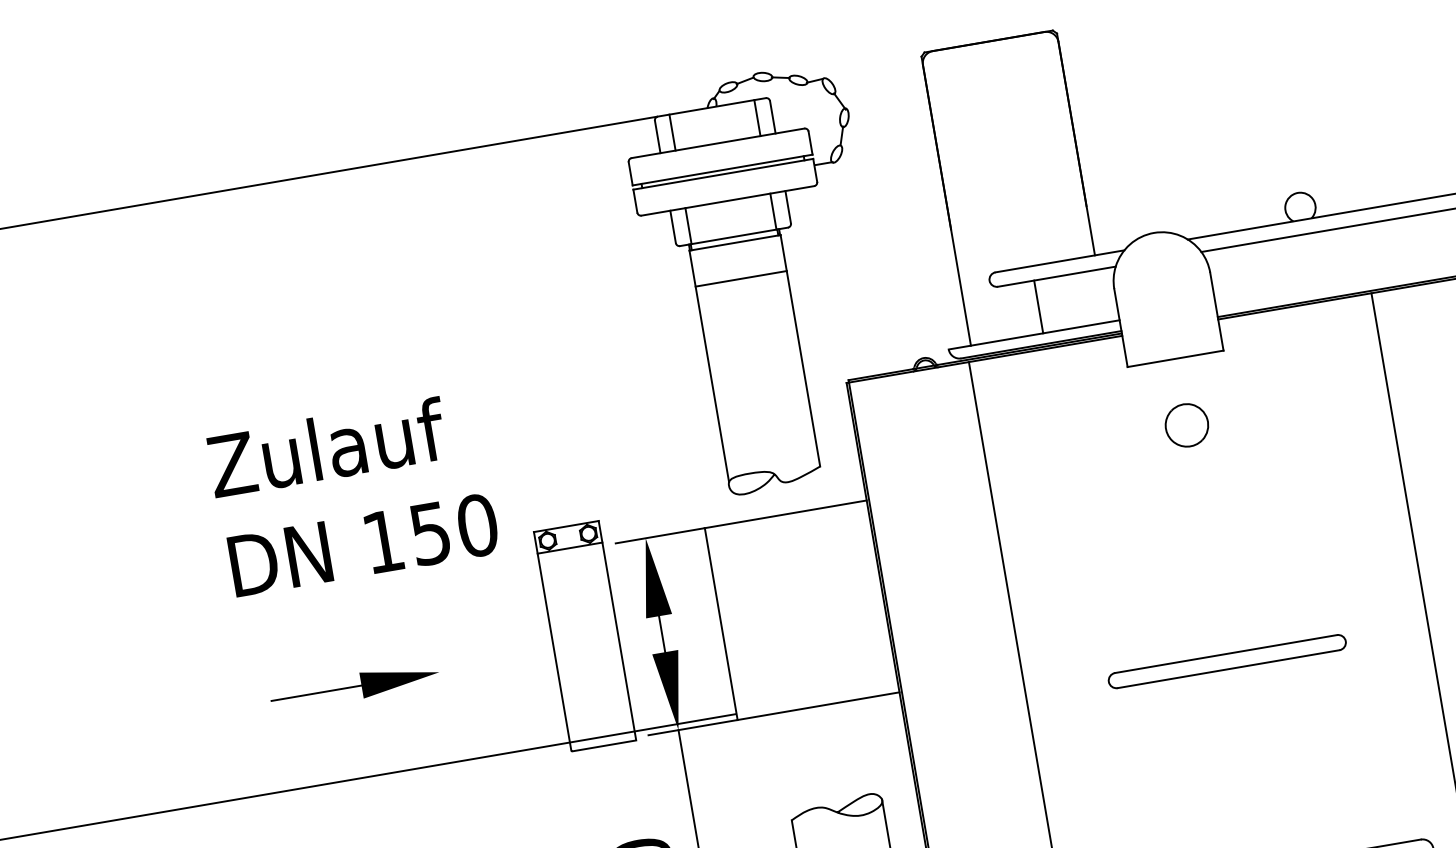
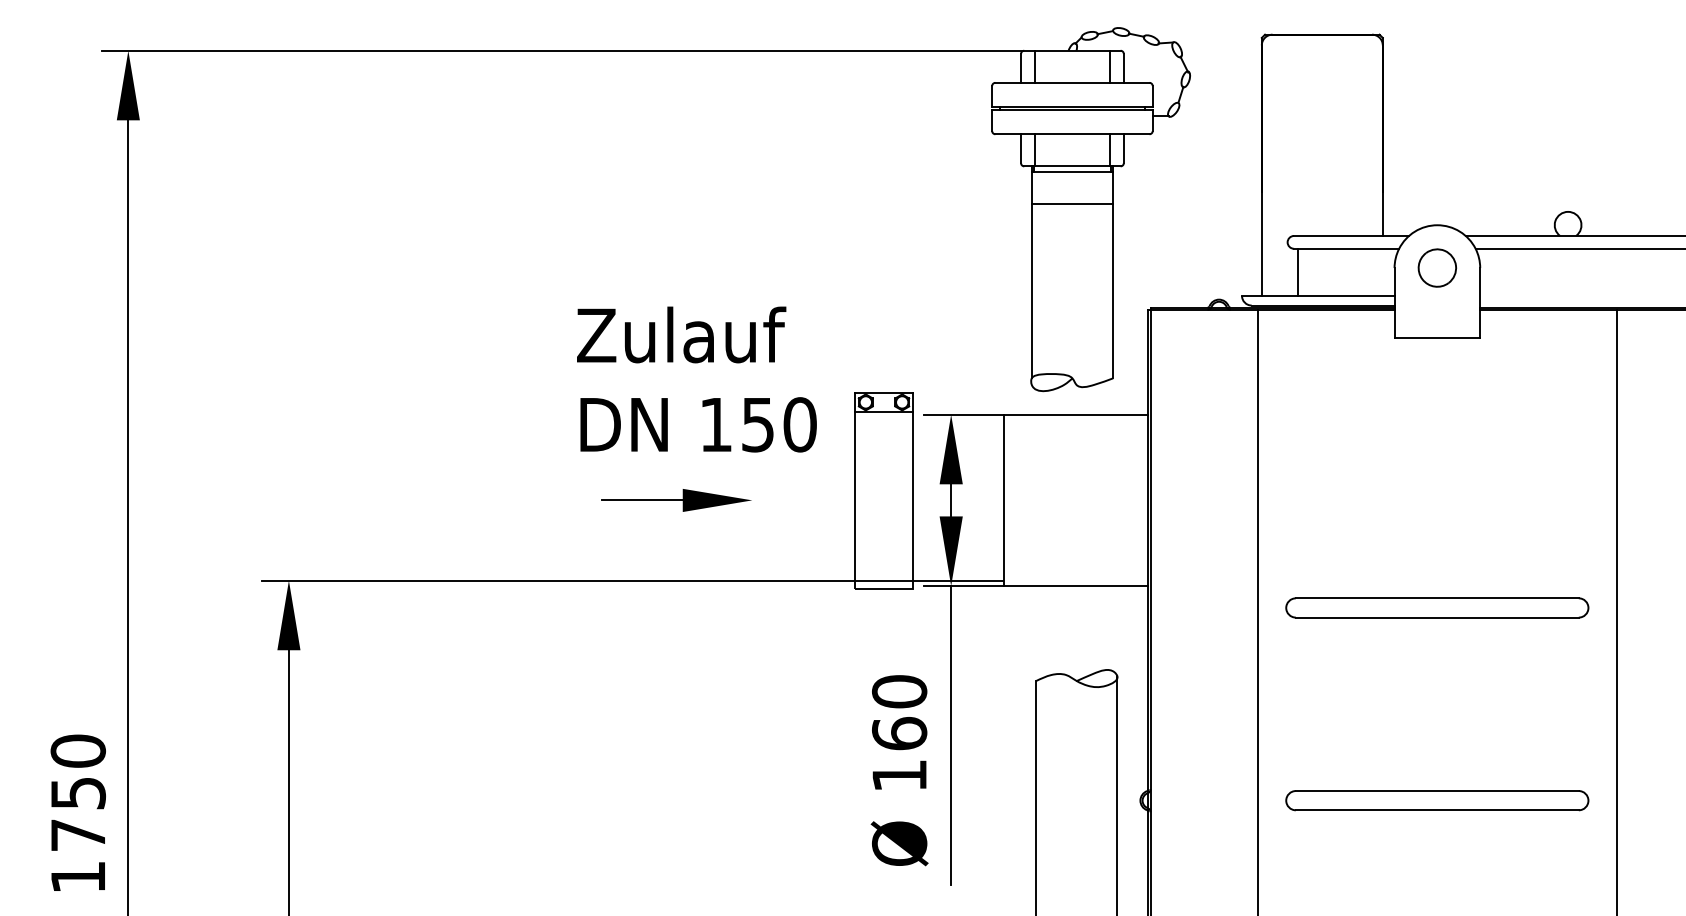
line: (1038, 305) -> (1298, 271), moved
part: (1186, 424) -> (1437, 267), moved
text: (352, 494) -> (696, 379), moved
part: (1227, 661) -> (1437, 607), size x1.43

